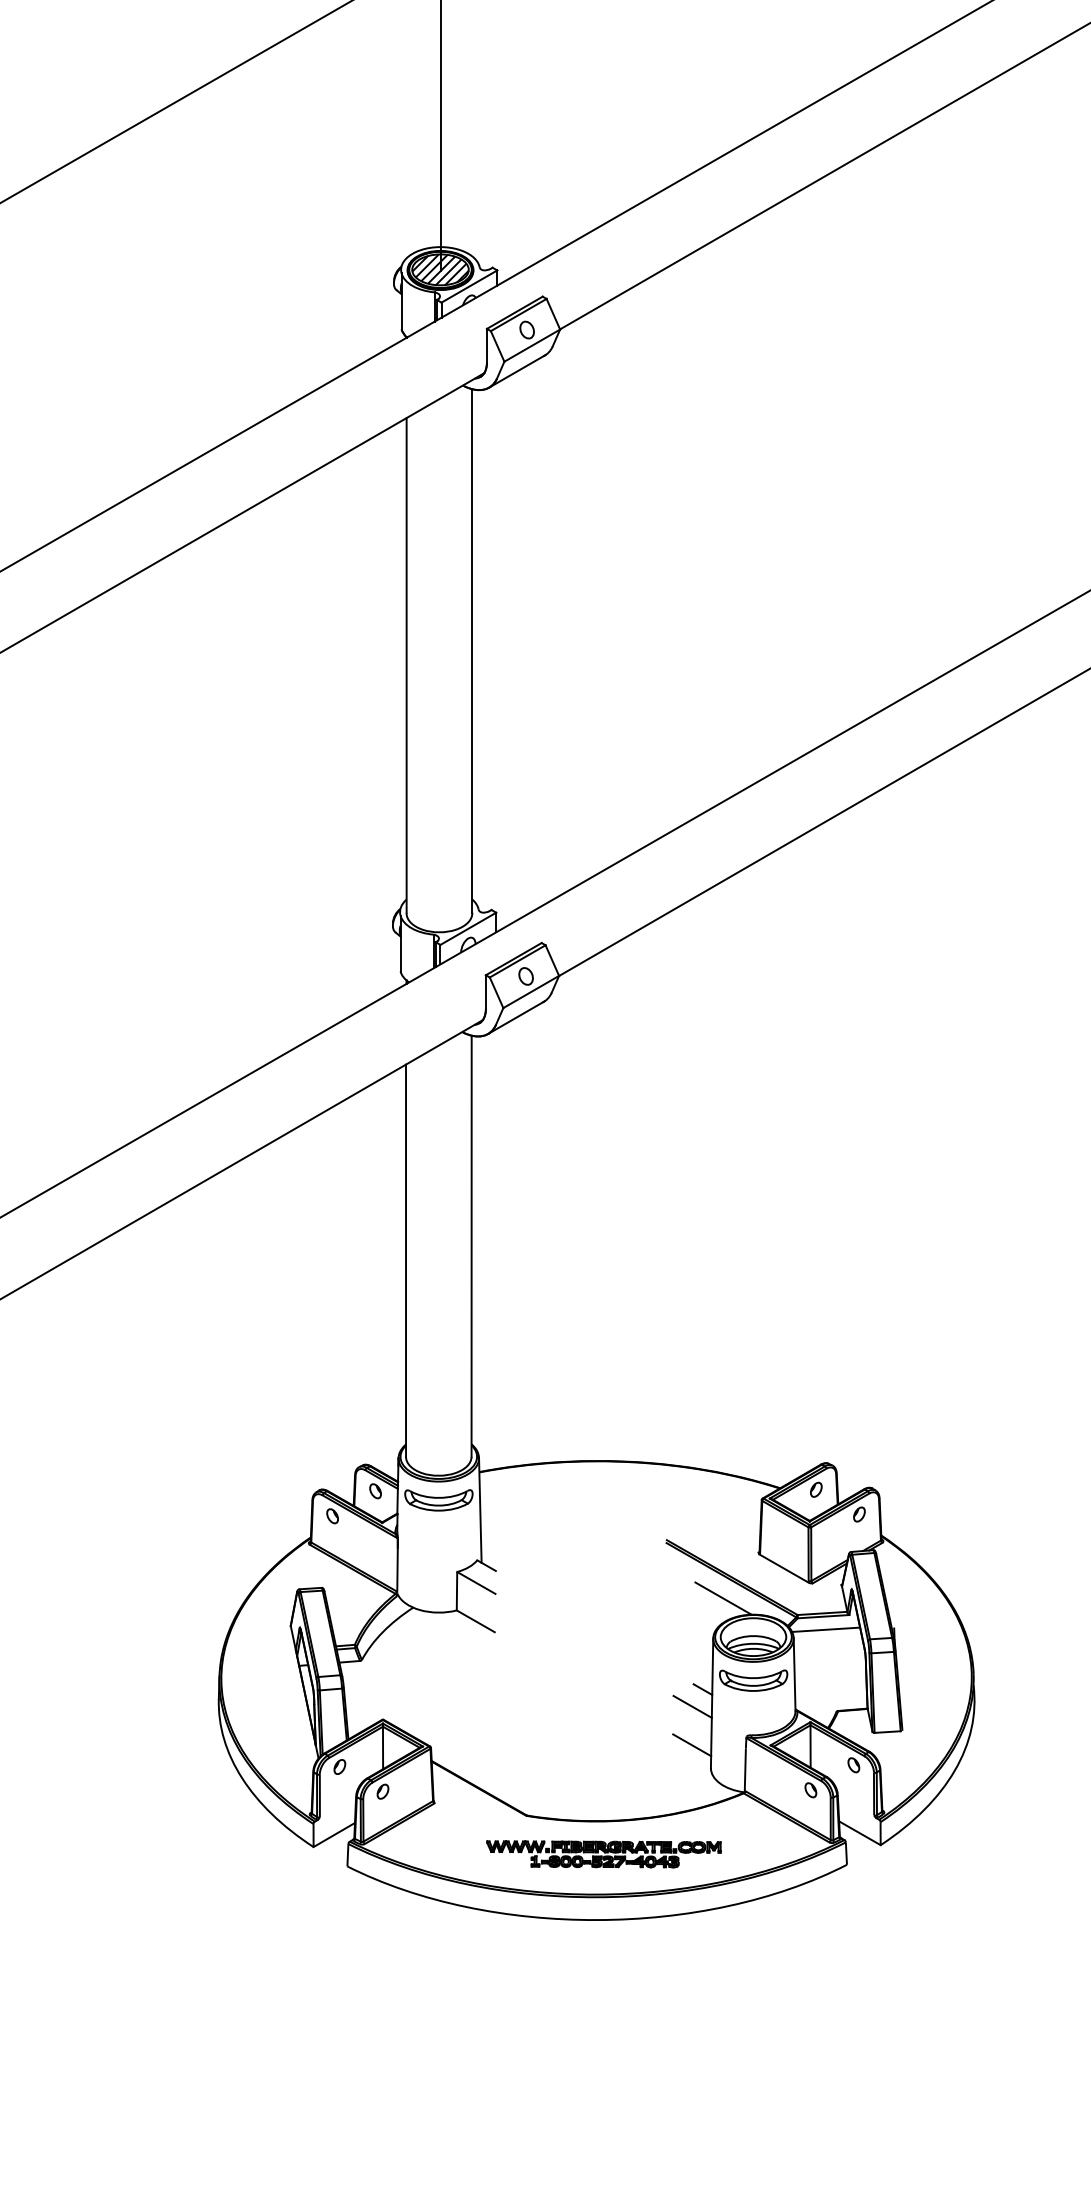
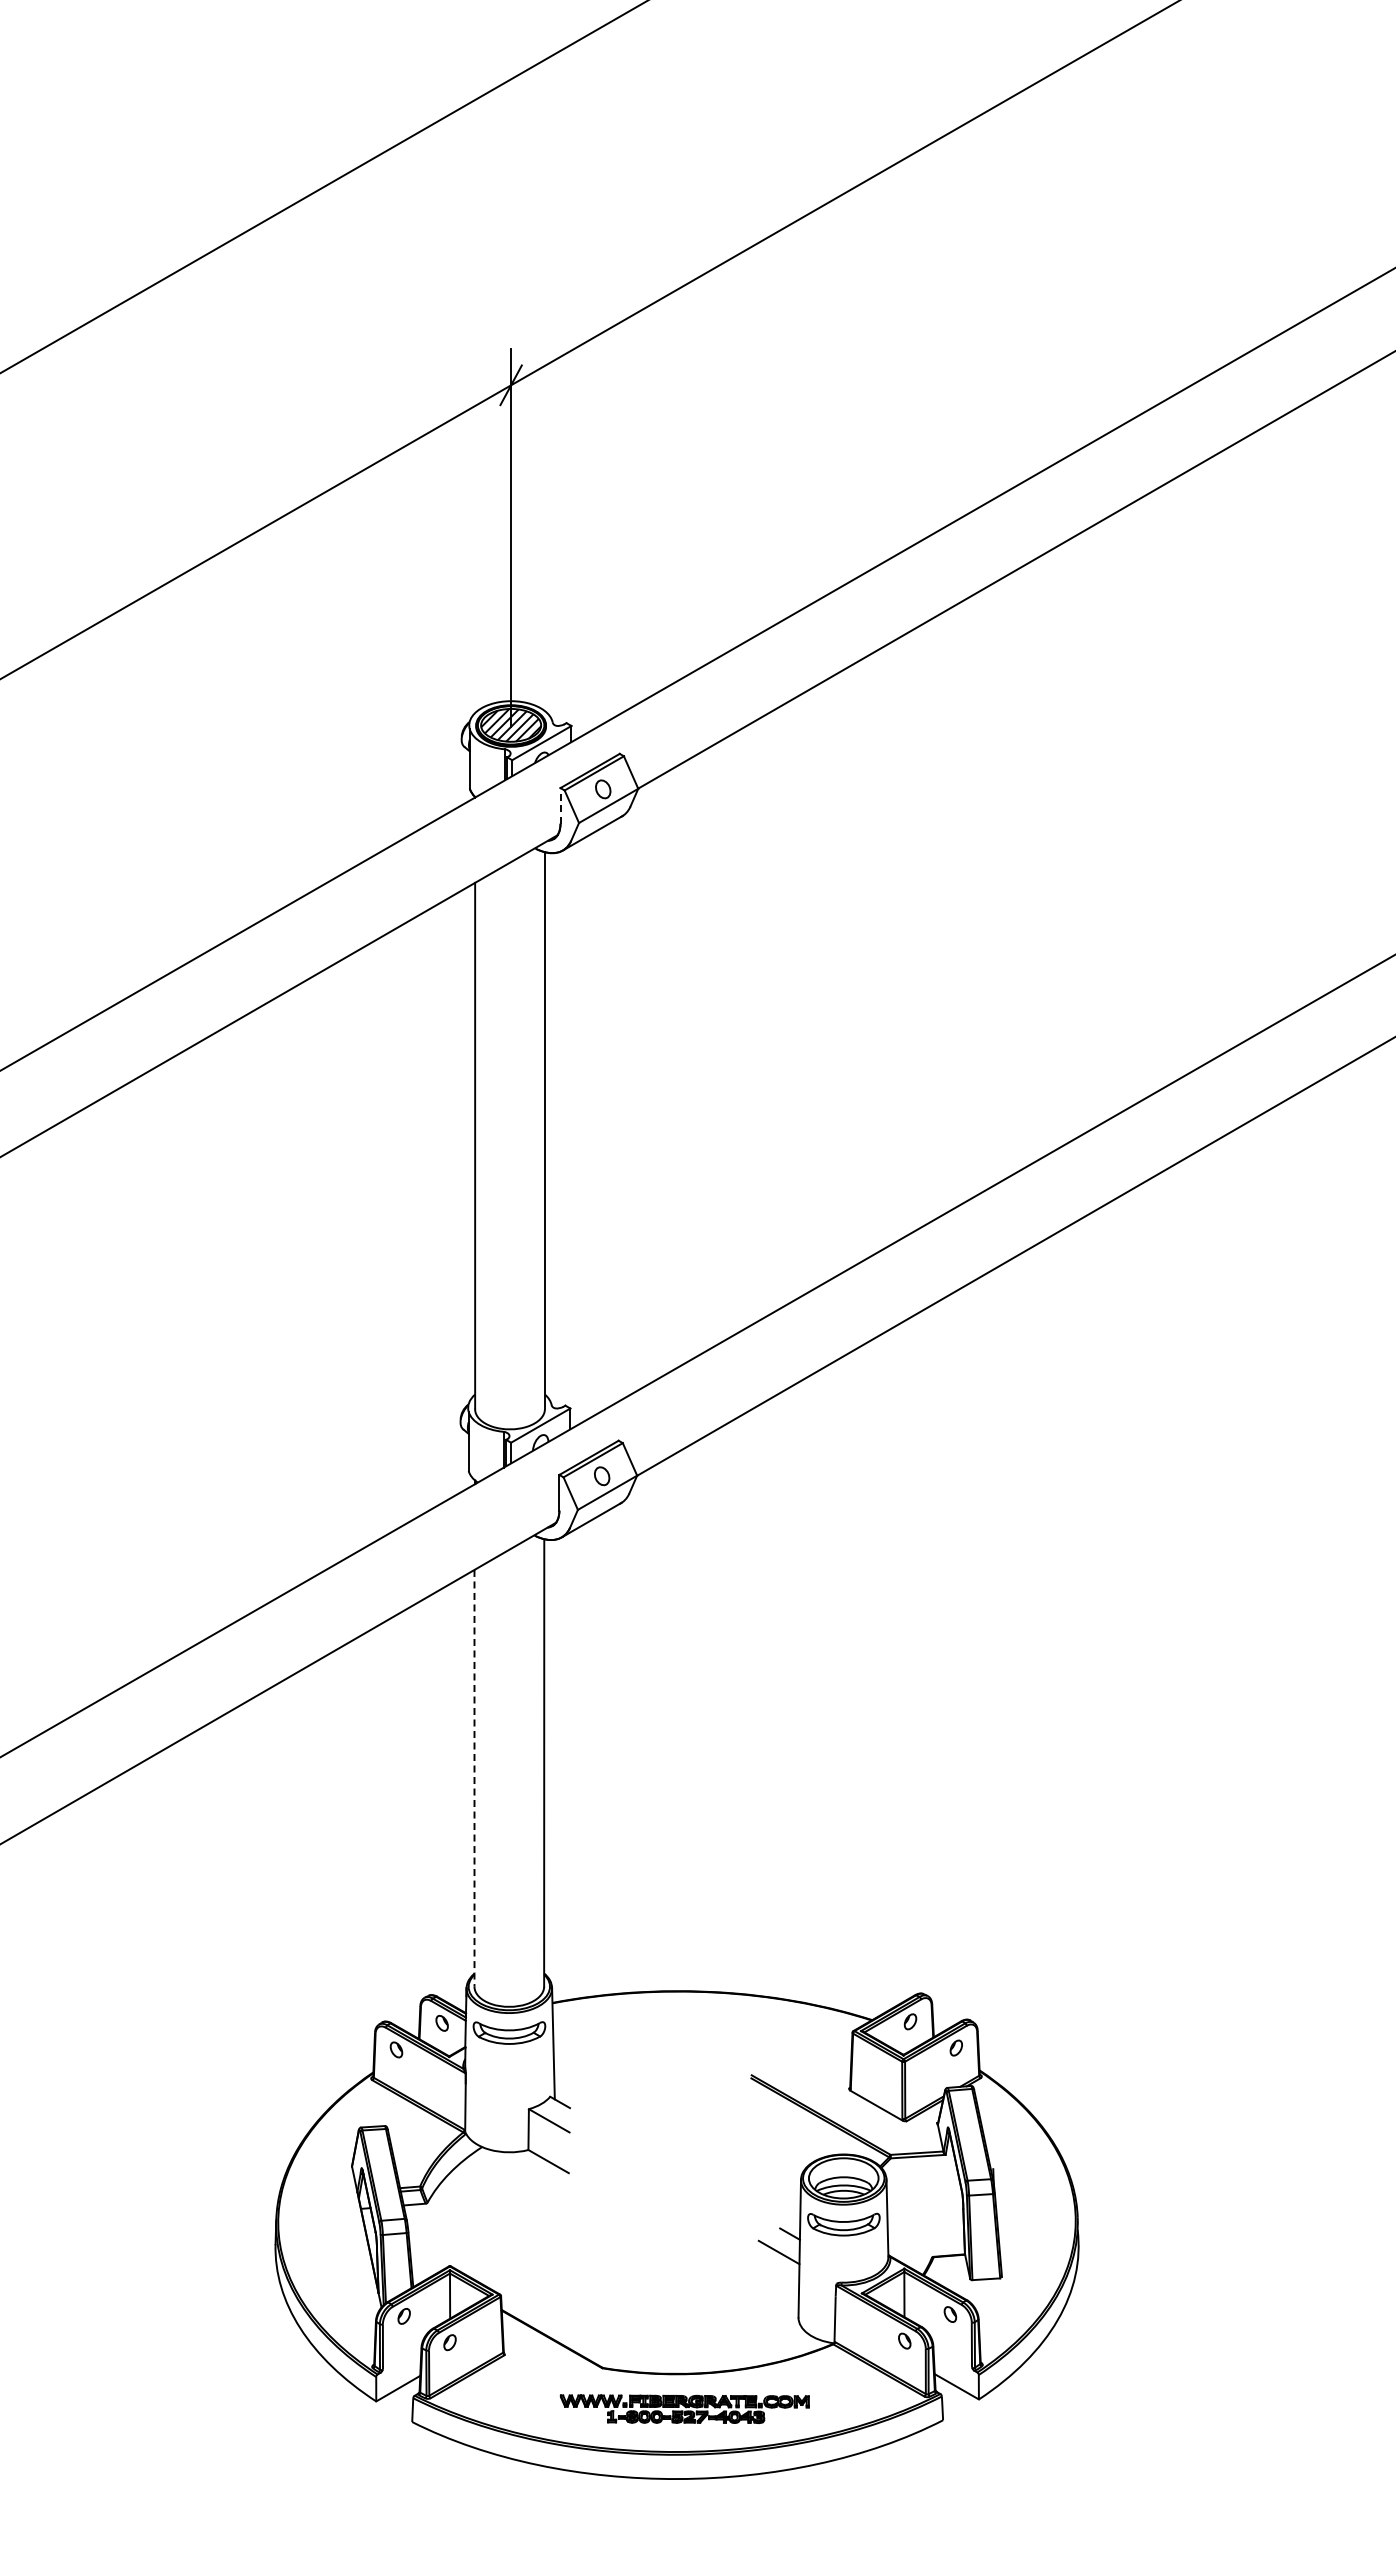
line: (486, 345) -> (560, 805), solid -> dashed
line: (406, 1260) -> (474, 1778), solid -> dashed
line: (723, 1598) -> (811, 2137), removed
line: (825, 1629) -> (920, 2170), removed
line: (692, 1744) -> (778, 2292), removed

